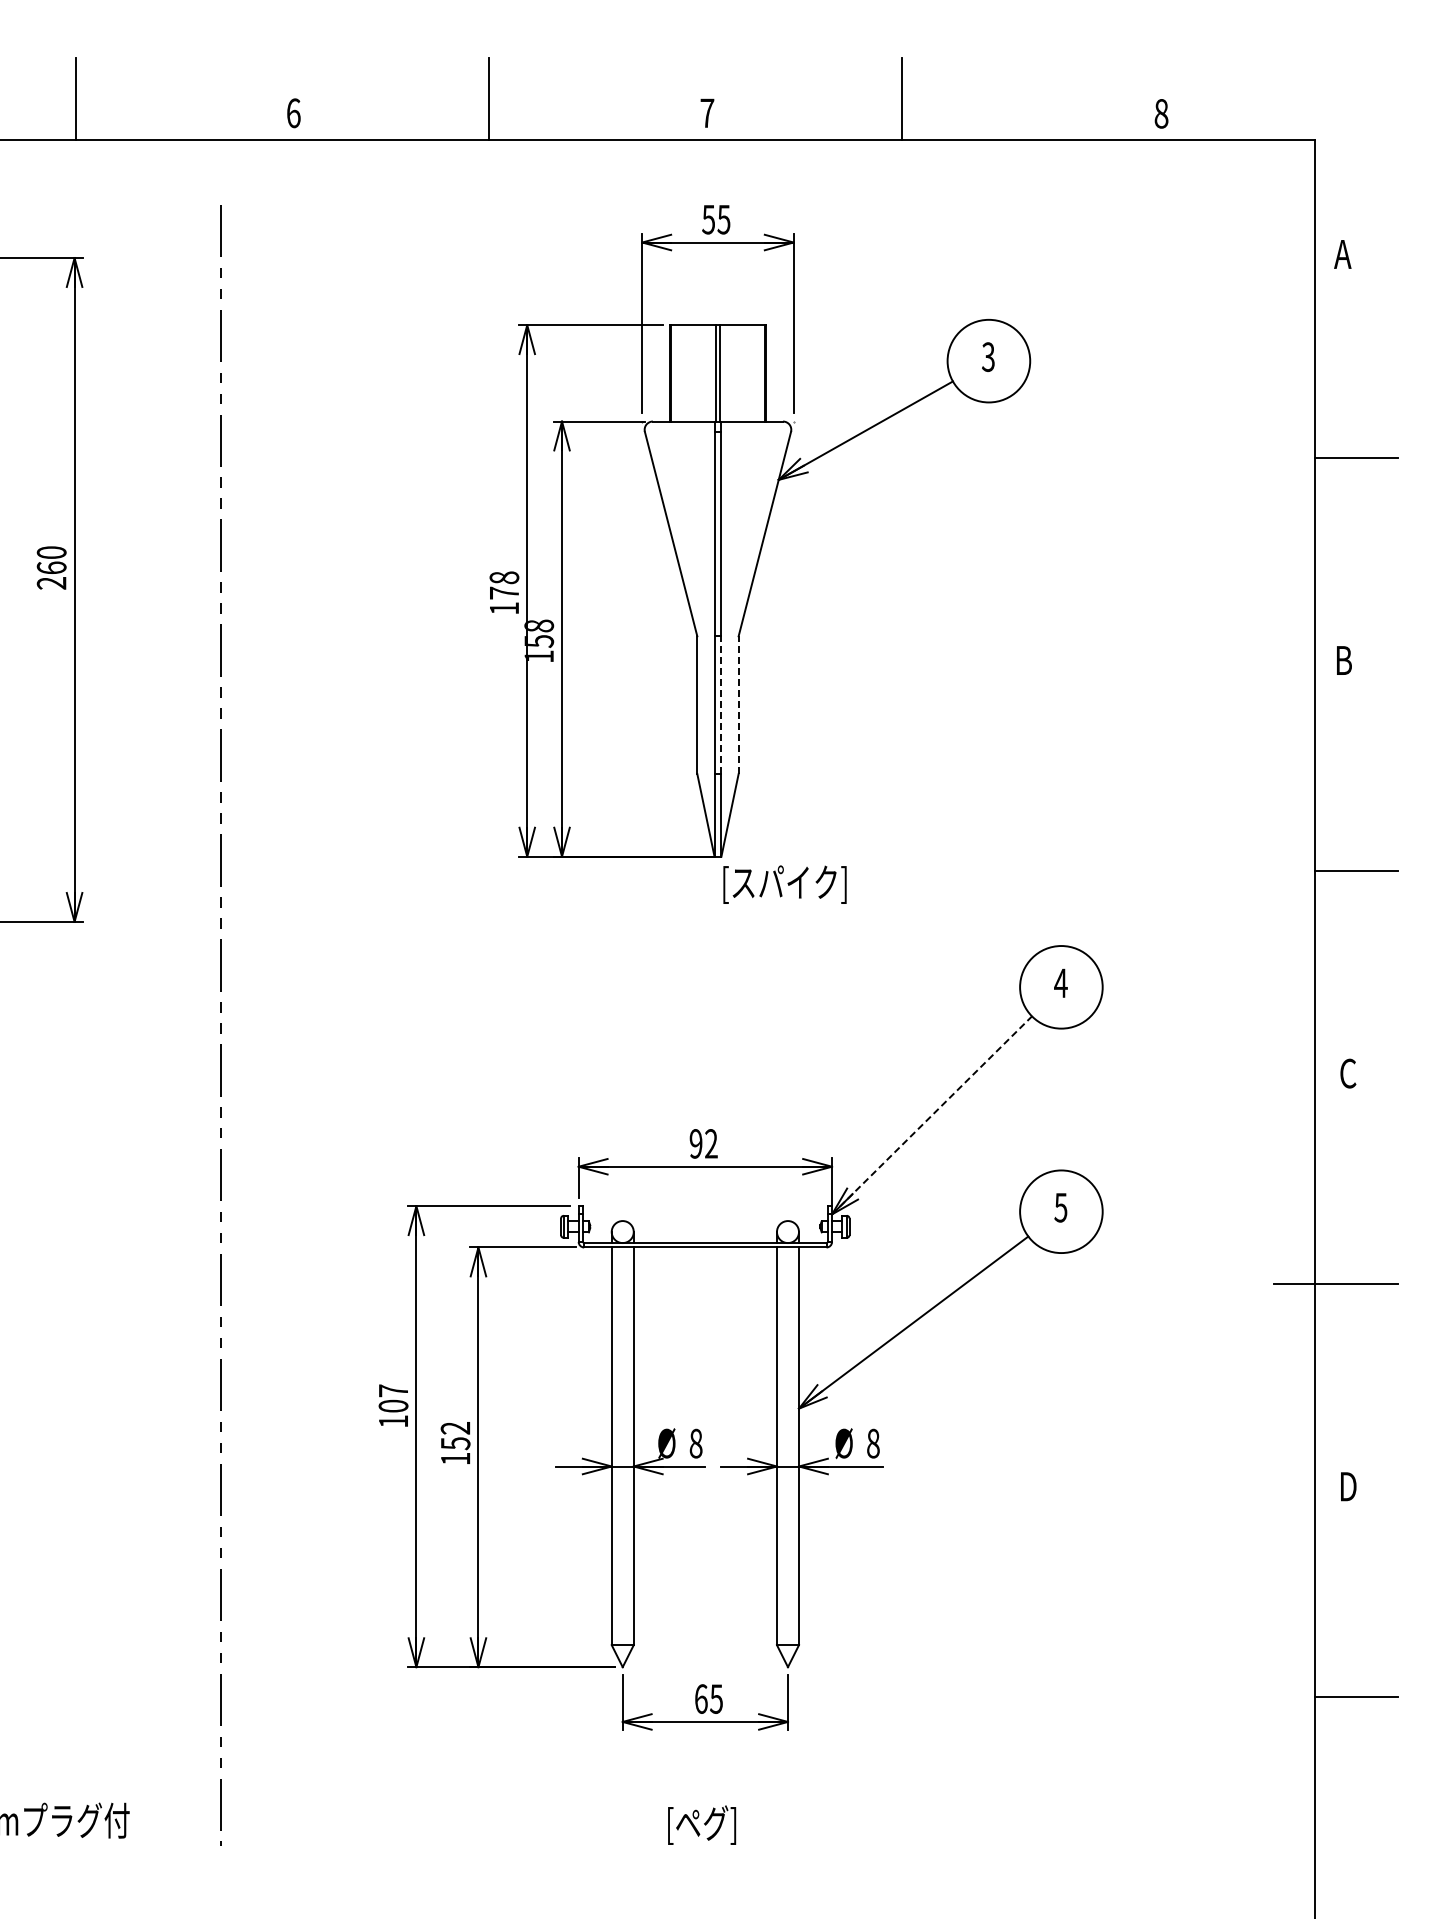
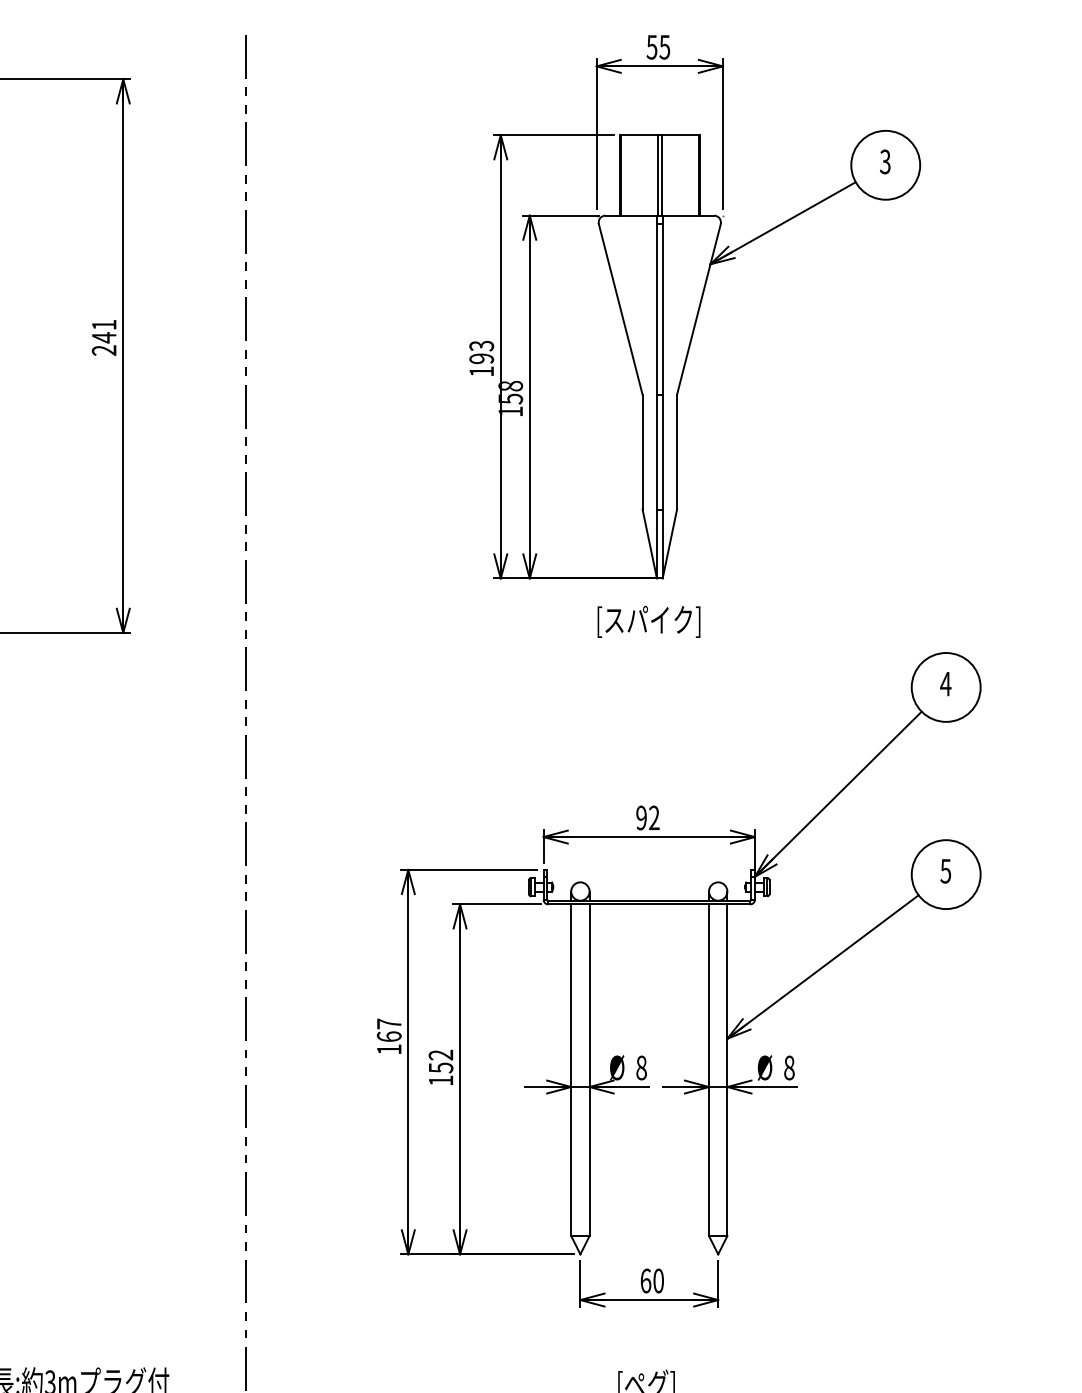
text: (51, 560) -> (104, 331), 260 -> 241
text: (504, 585) -> (481, 352), 178 -> 193
line: (721, 705) -> (662, 452), dashed -> solid
line: (738, 705) -> (676, 452), dashed -> solid
text: (784, 884) -> (648, 621), moved
line: (932, 1115) -> (838, 794), dashed -> solid
text: (393, 1405) -> (389, 1036), 107 -> 167
text: (716, 1698) -> (658, 1280), 65 -> 60

